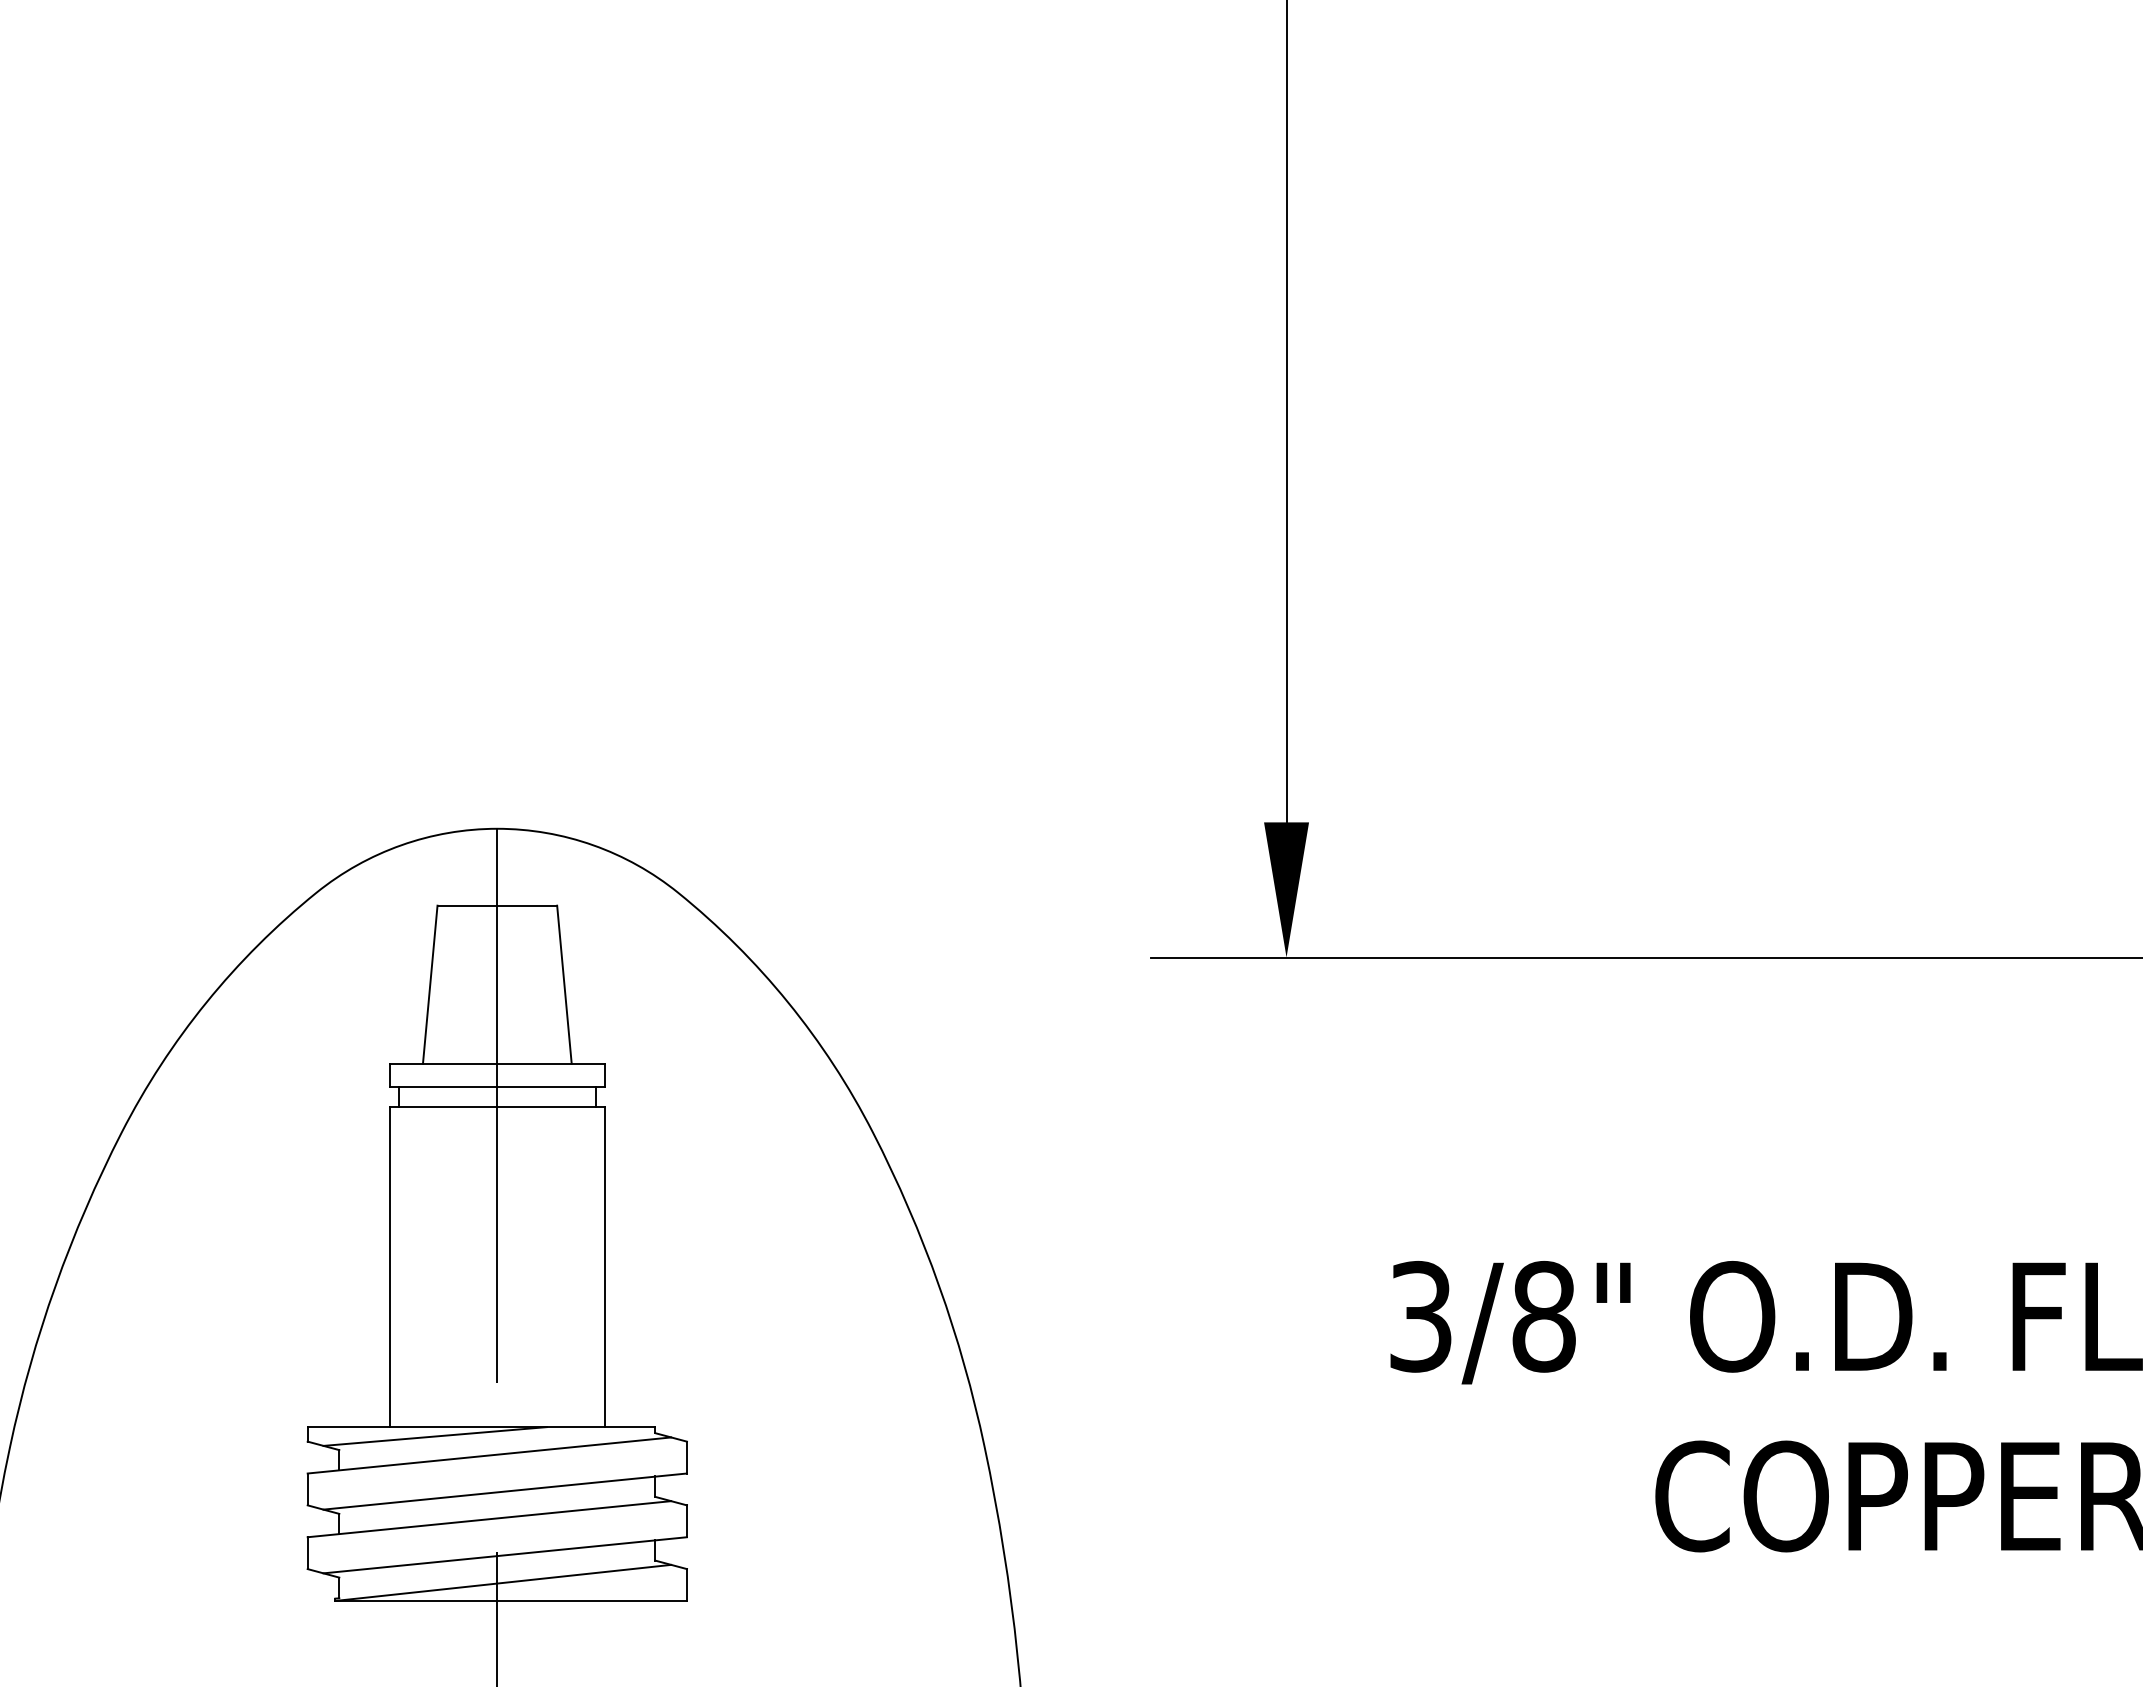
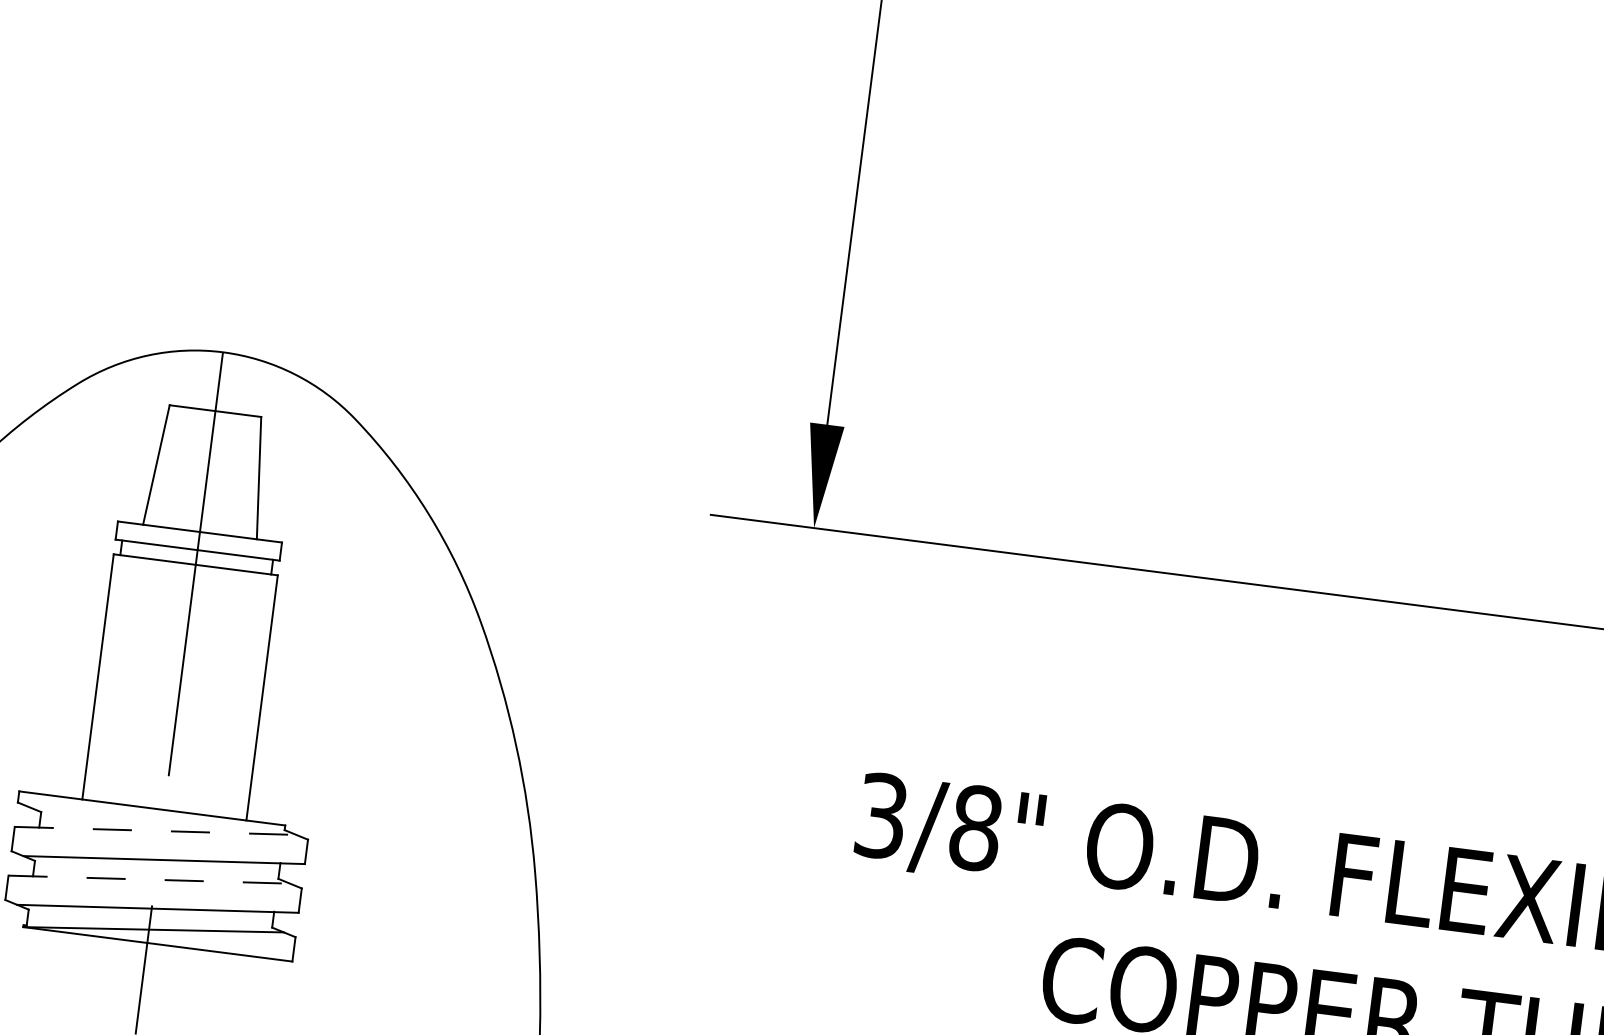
line: (434, 1436) -> (115, 811), removed
line: (489, 1455) -> (155, 830), solid -> dashed
line: (489, 1519) -> (149, 879), solid -> dashed

